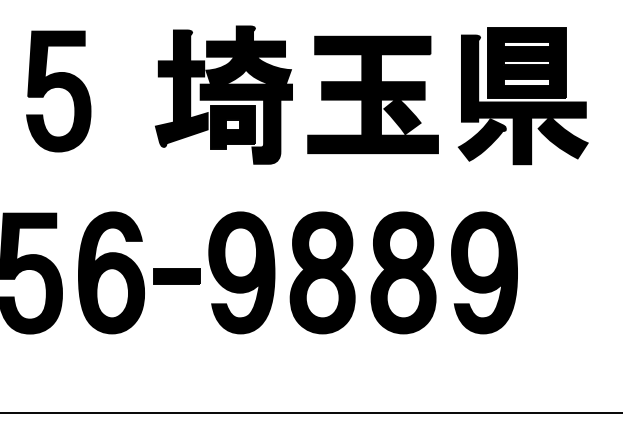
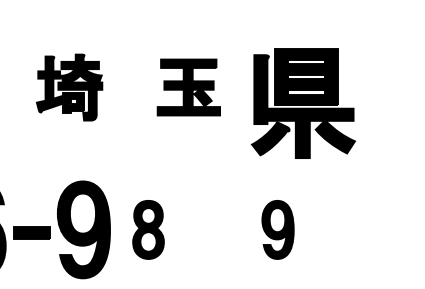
part: (223, 94) -> (69, 87), size x0.6
part: (372, 94) -> (188, 87), size x0.6
part: (522, 96) -> (302, 103), moved
part: (322, 272) -> (148, 229), size x0.6
part: (403, 272) -> (213, 229), removed
part: (484, 272) -> (278, 229), size x0.6

